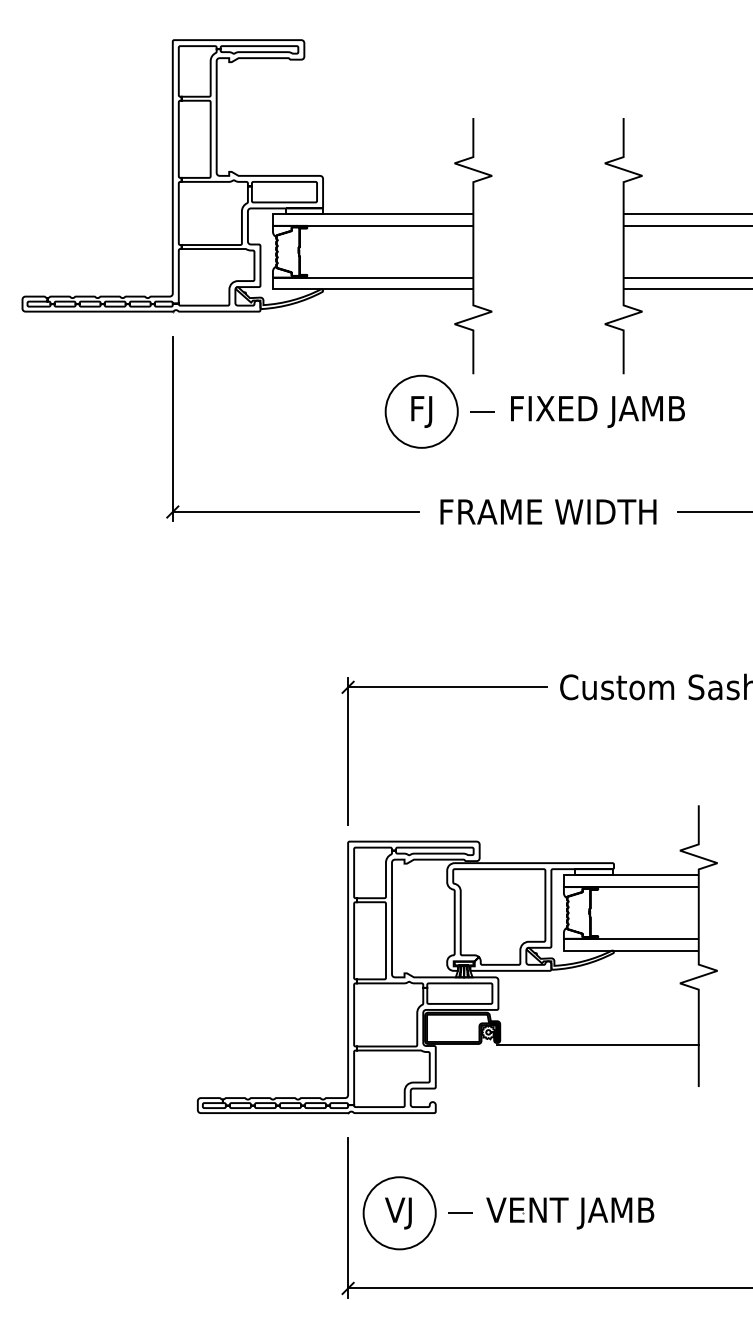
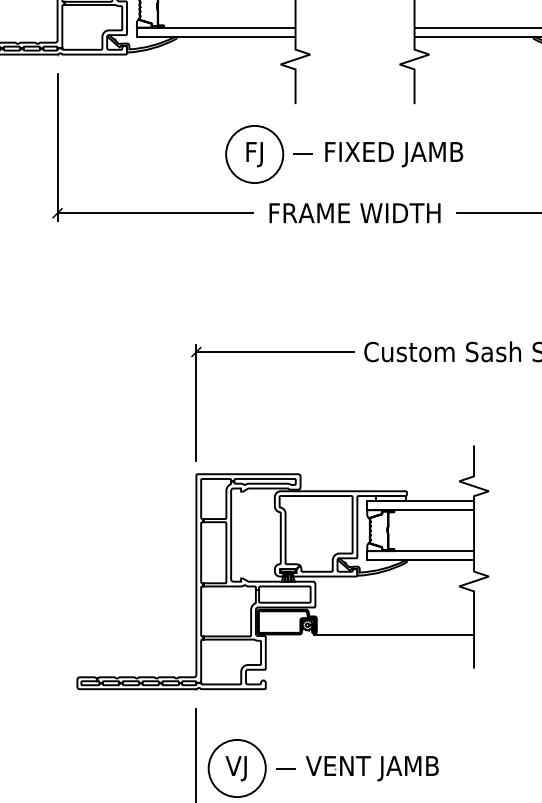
part: (534, 411) -> (343, 154), moved

